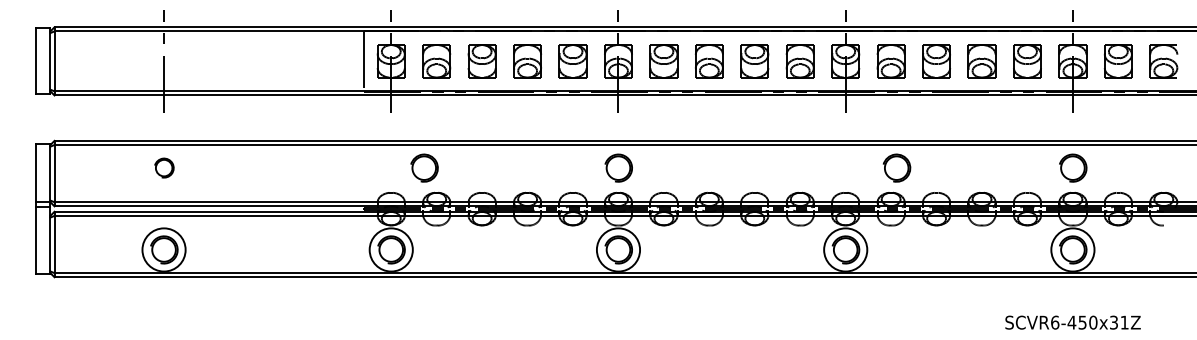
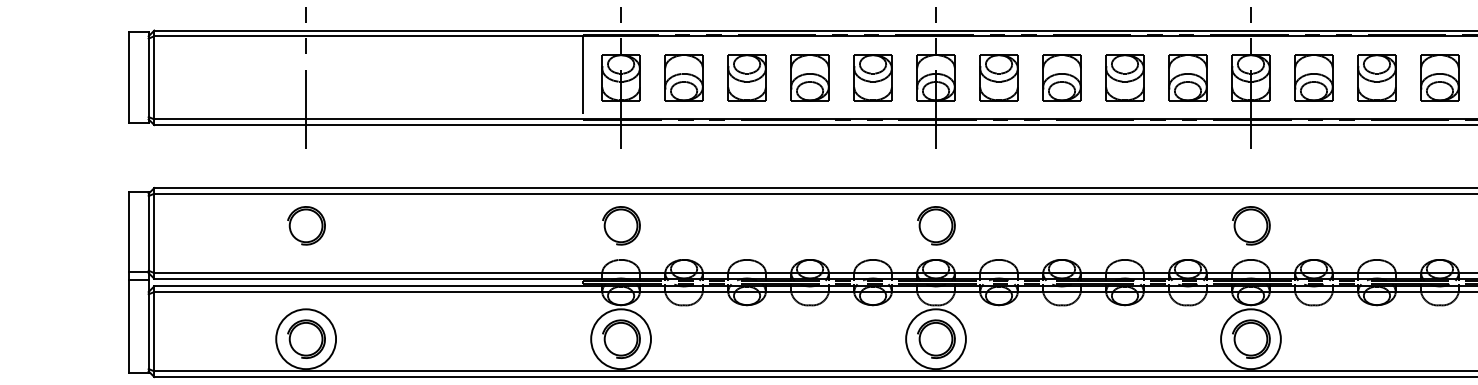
part: (164, 167) -> (306, 224), size x1.43
part: (424, 167) -> (621, 224), moved
part: (896, 167) -> (1250, 224), moved

